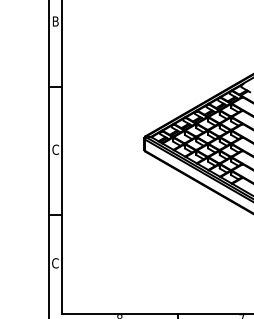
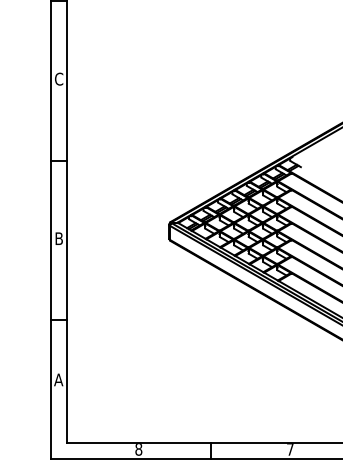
text: (56, 20) -> (59, 78), B -> C
text: (56, 149) -> (59, 238), C -> B
text: (55, 262) -> (58, 379), C -> A

